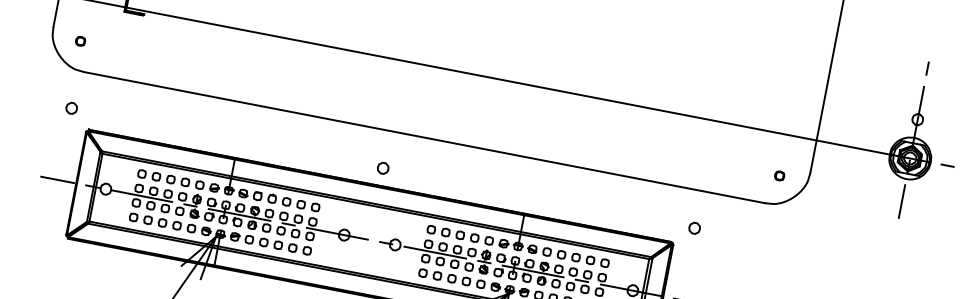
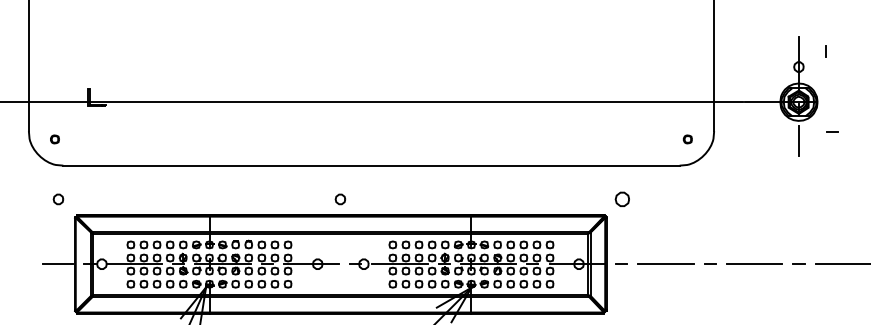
line: (927, 68) -> (825, 51), moved
line: (947, 164) -> (832, 131), moved
part: (694, 228) -> (622, 199), size x1.4

